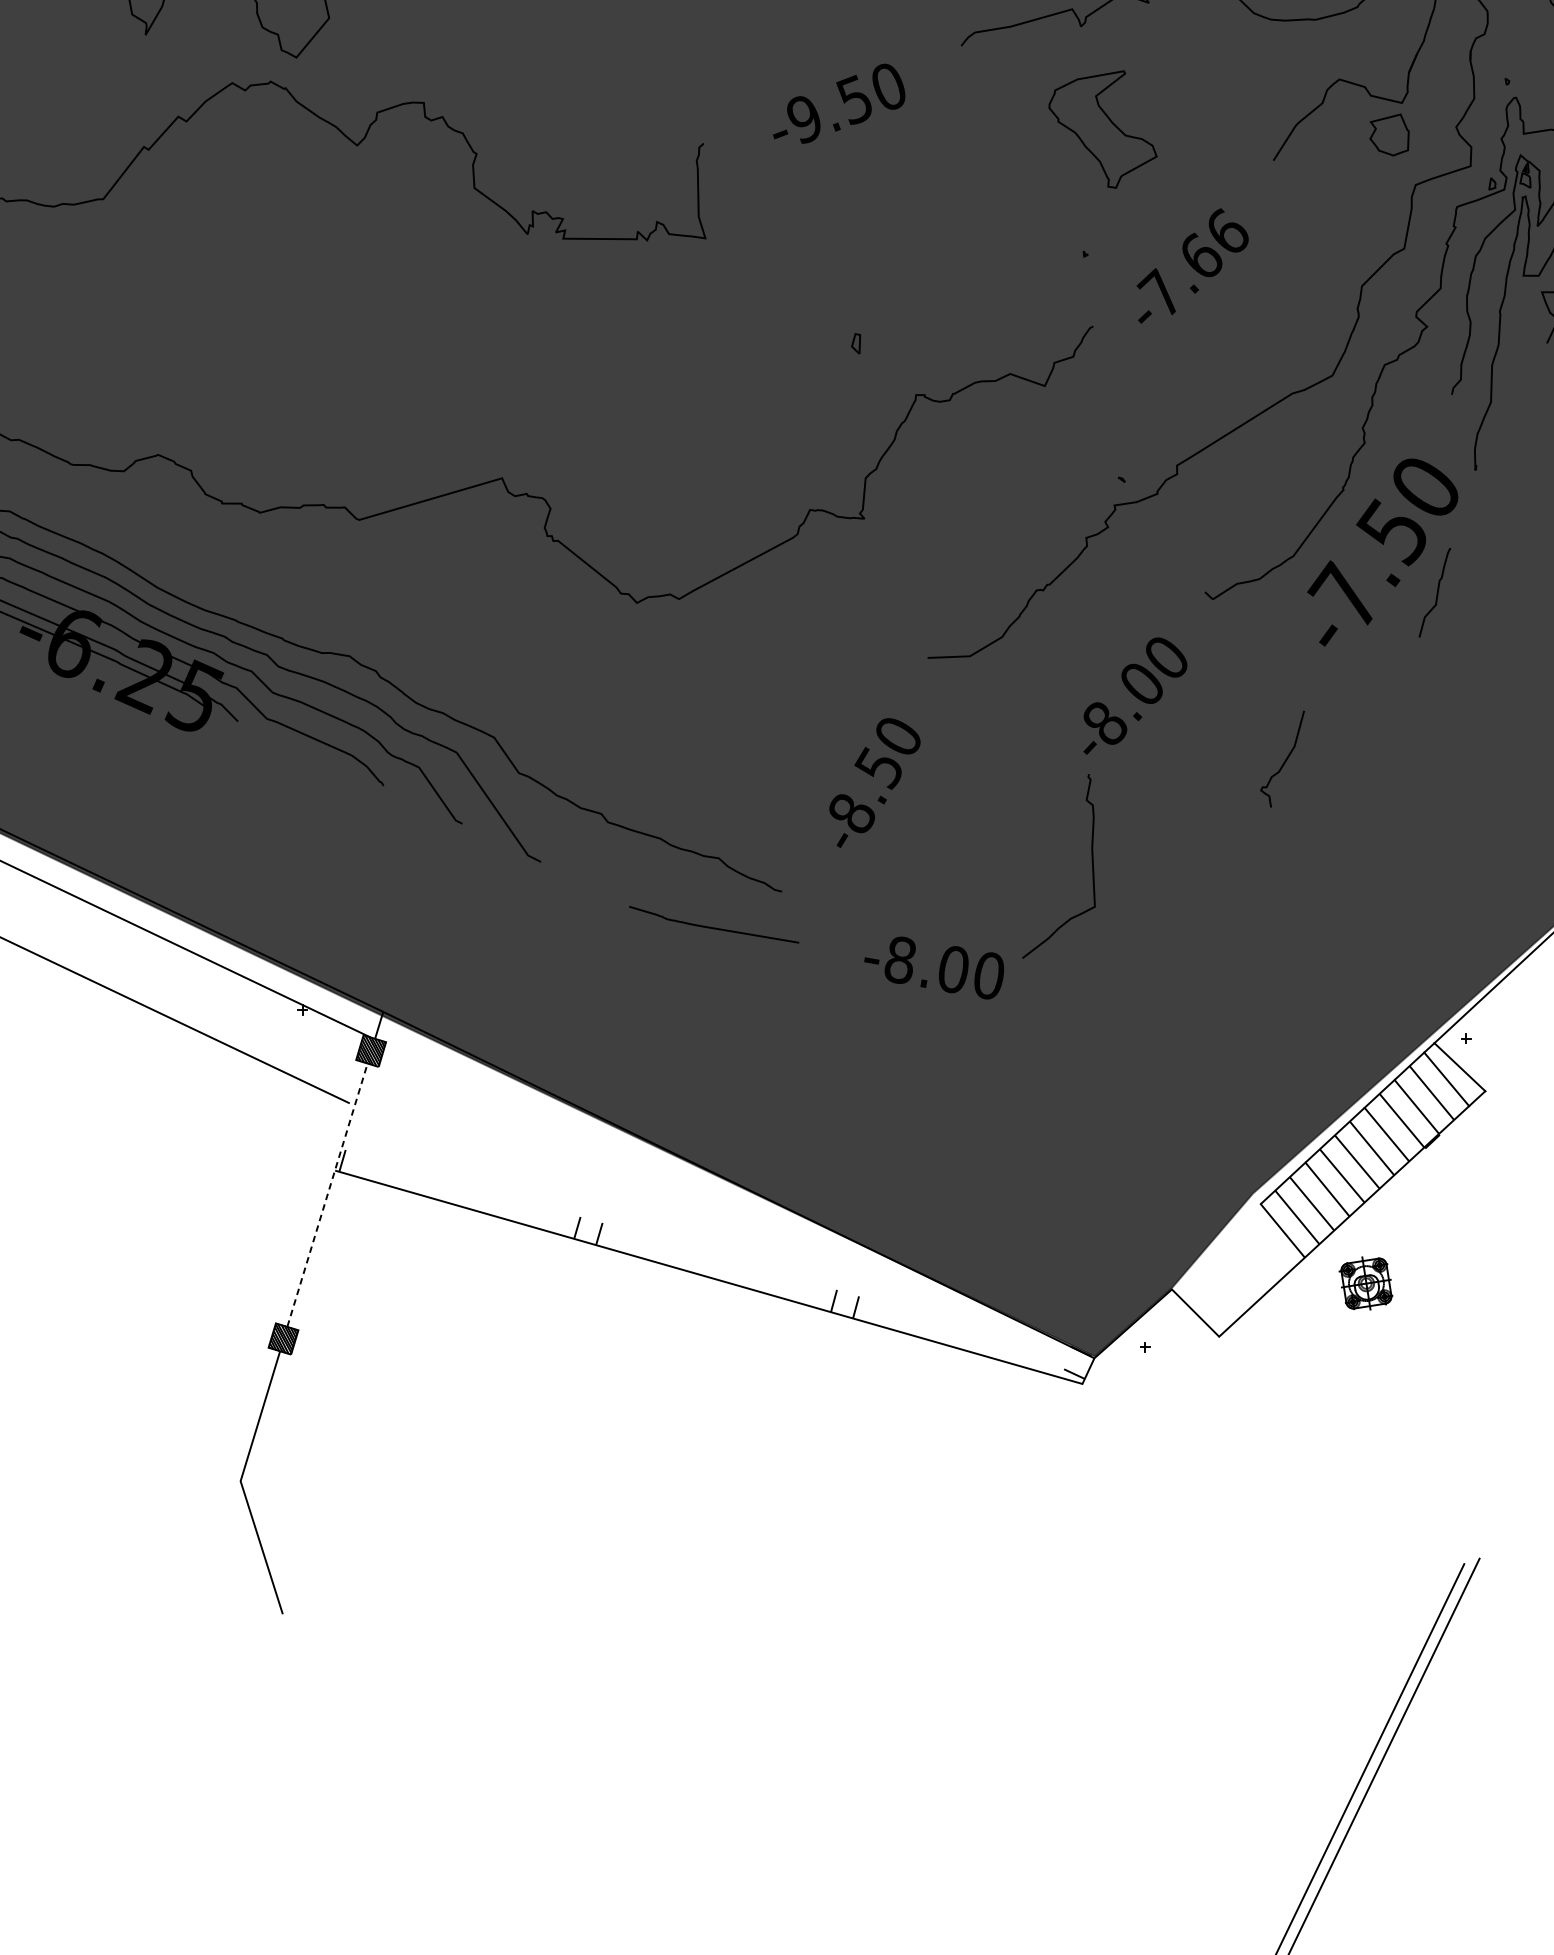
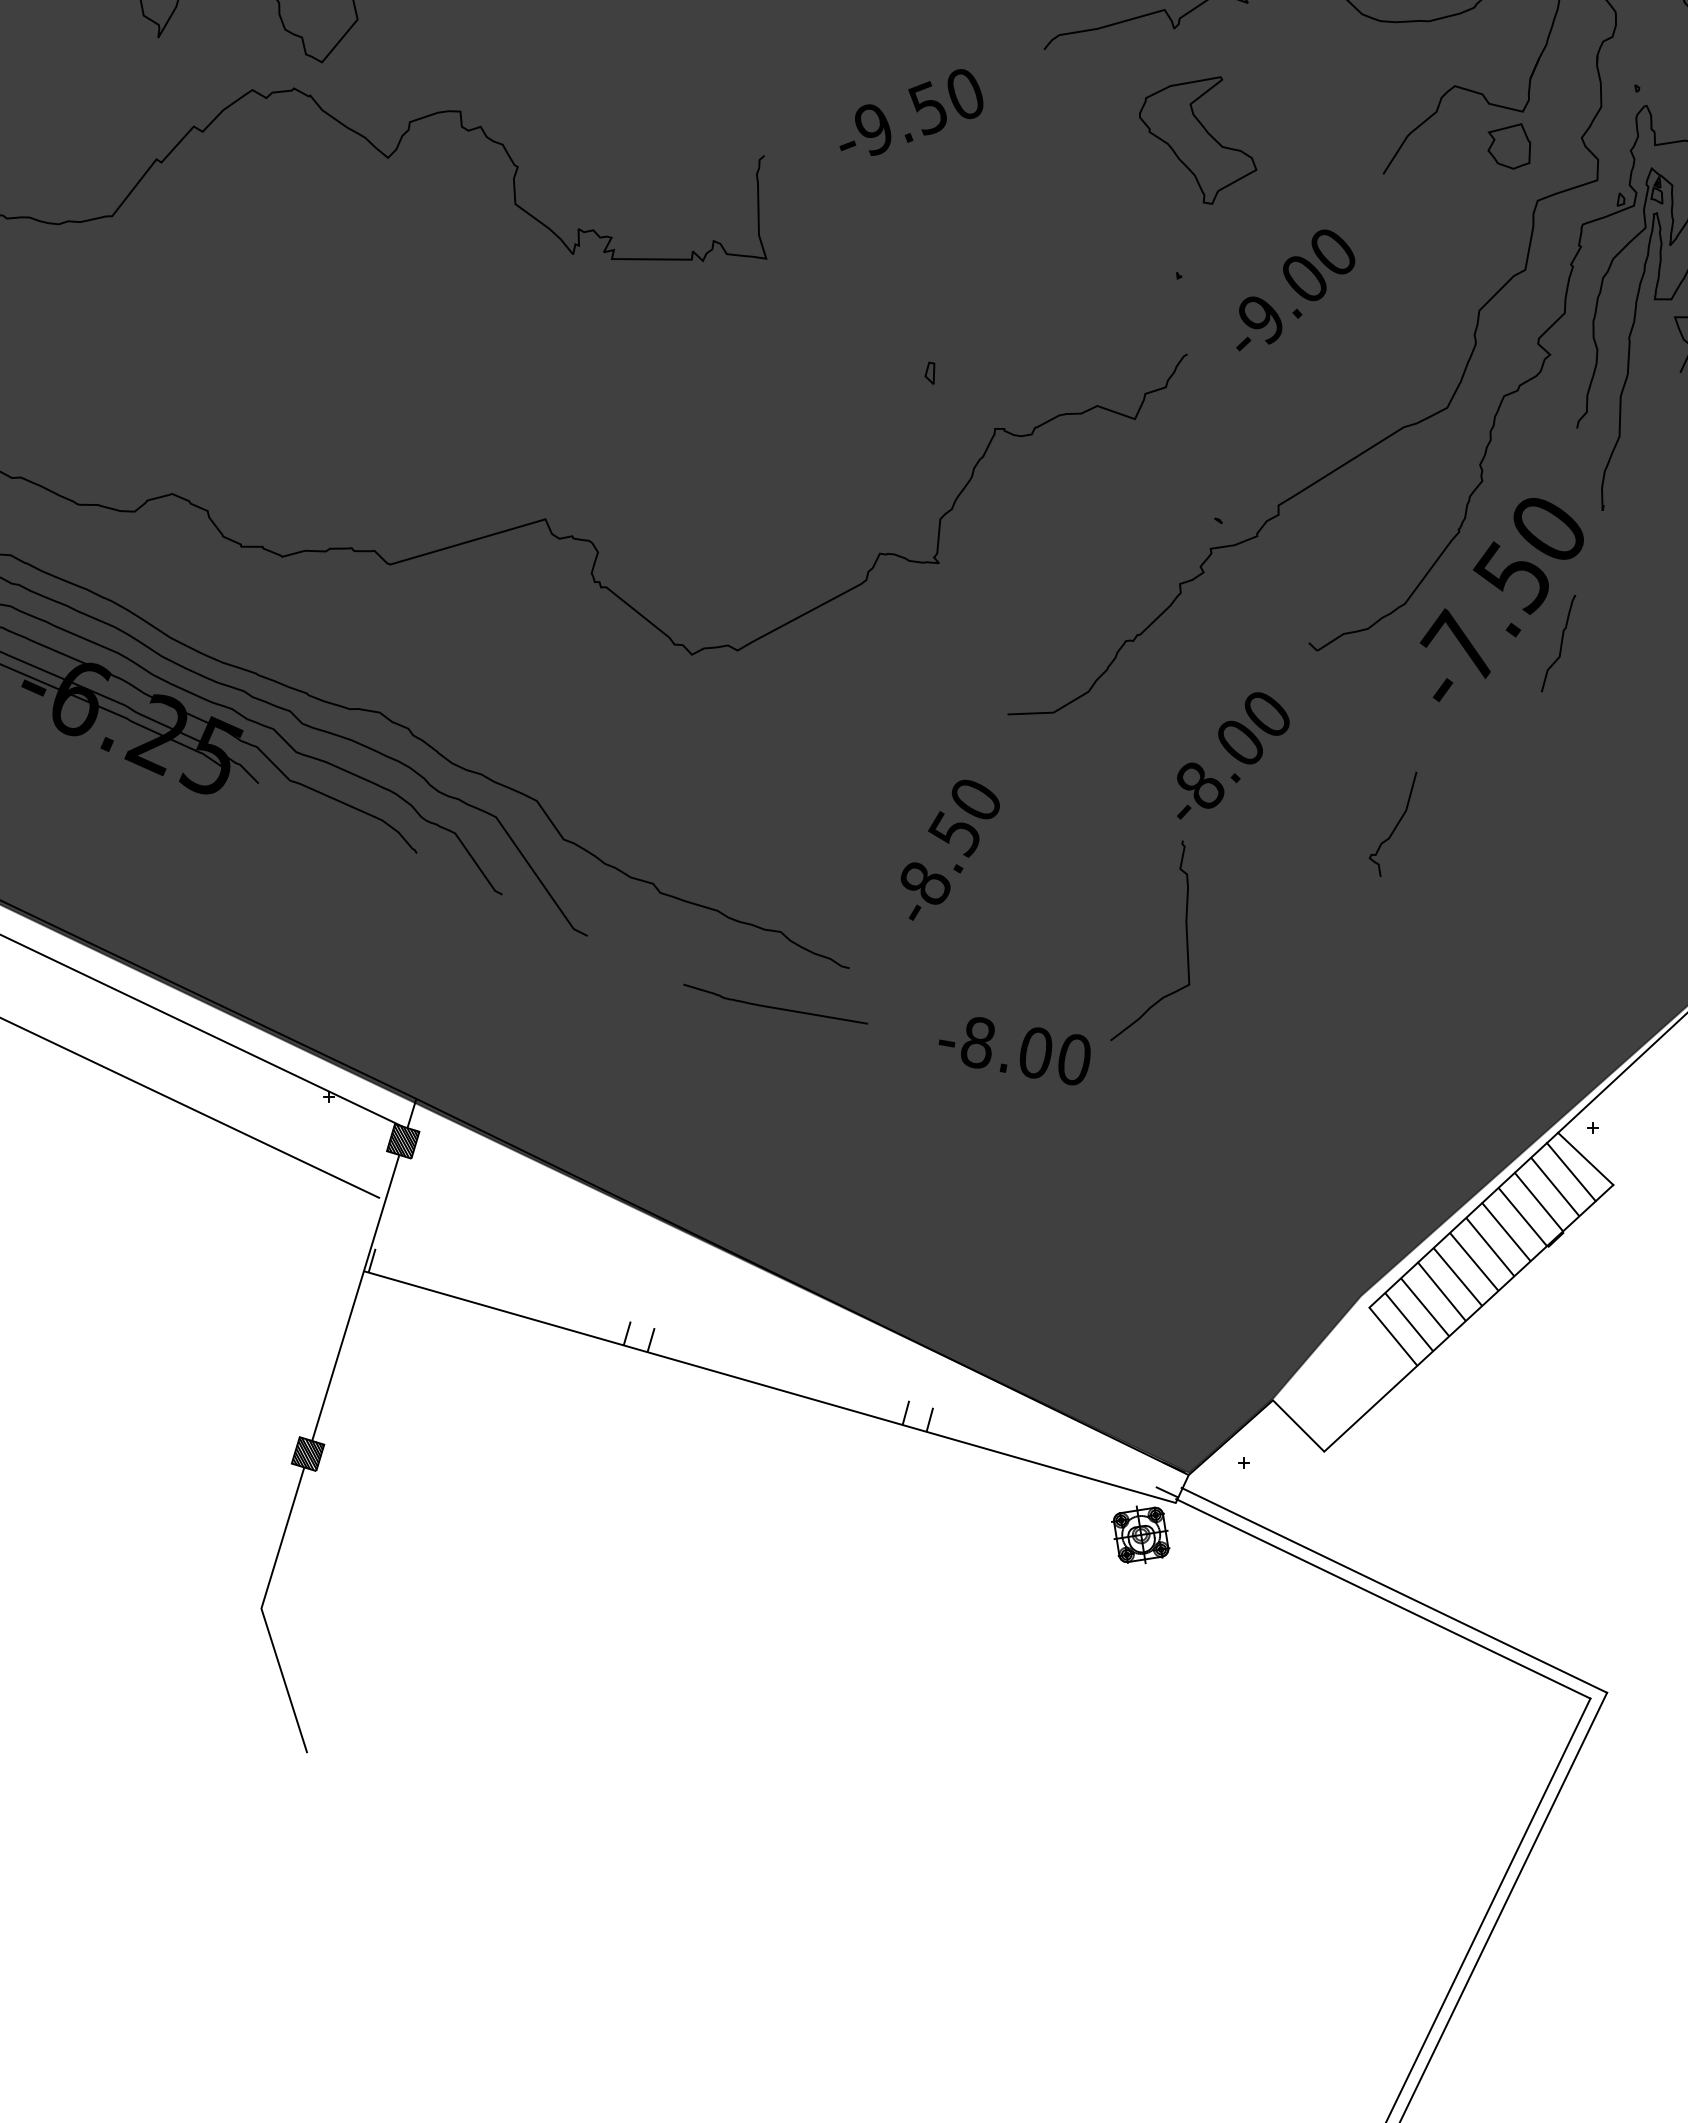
text: (1192, 263) -> (1295, 285), -7.66 -> -9.00
line: (327, 1194) -> (355, 1297), dashed -> solid
part: (1365, 1283) -> (1140, 1534), moved
line: (1283, 1463) -> (1394, 1589), added
line: (1273, 1471) -> (1383, 1598), added

